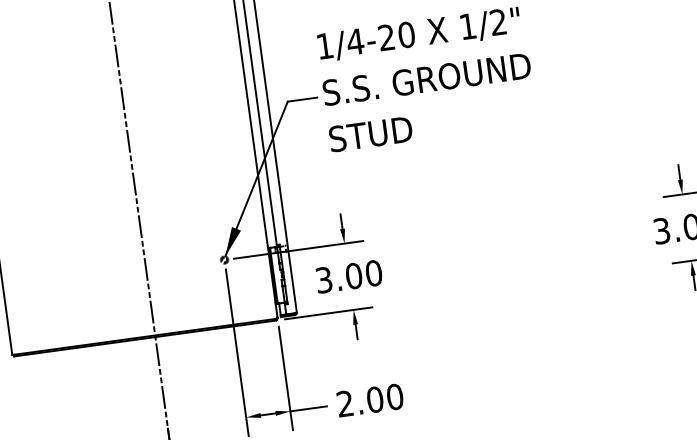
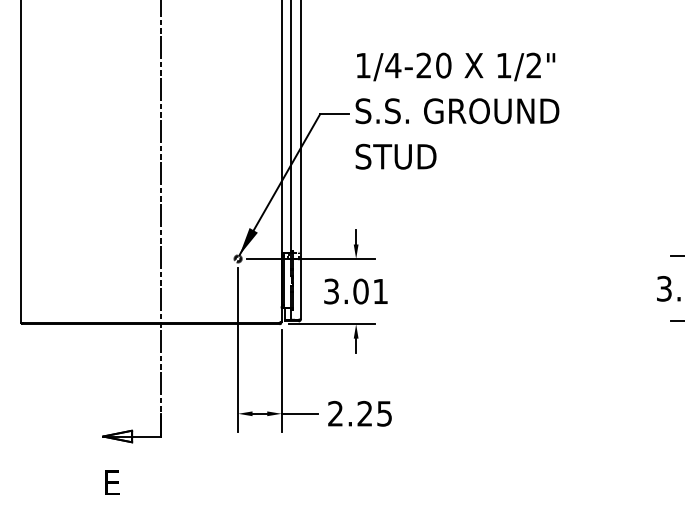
text: (373, 273) -> (380, 291), 3.00 -> 3.01
text: (384, 398) -> (374, 413), 2.00 -> 2.25

